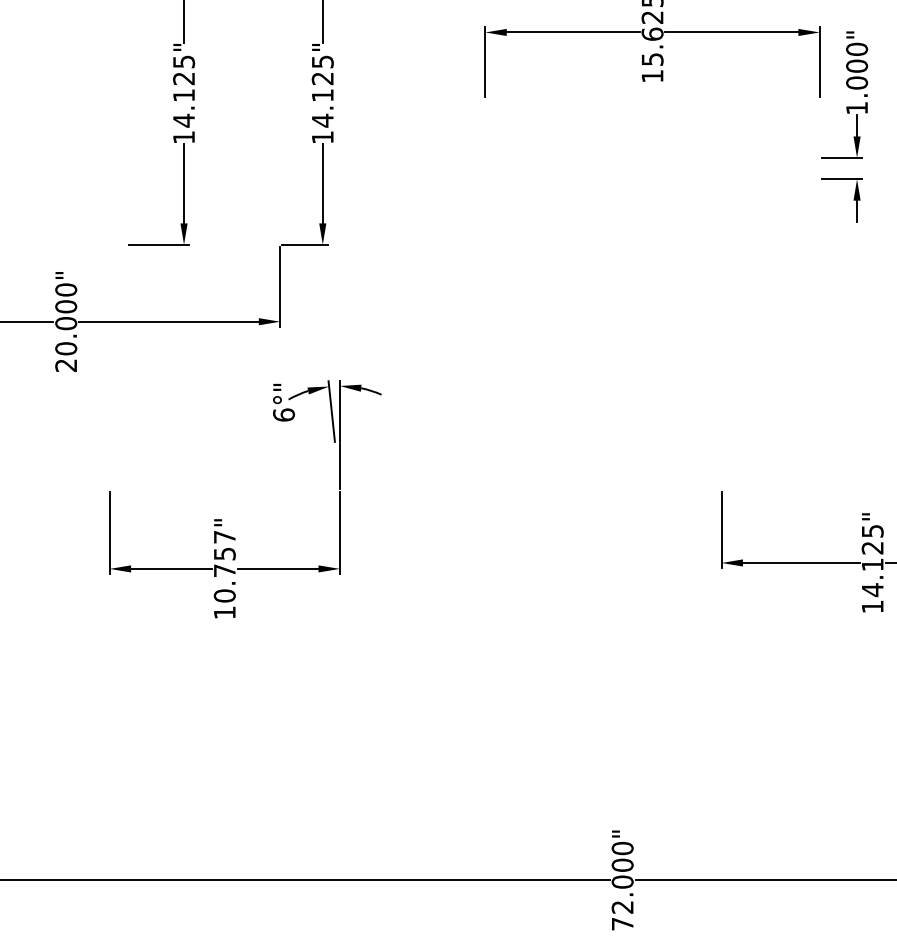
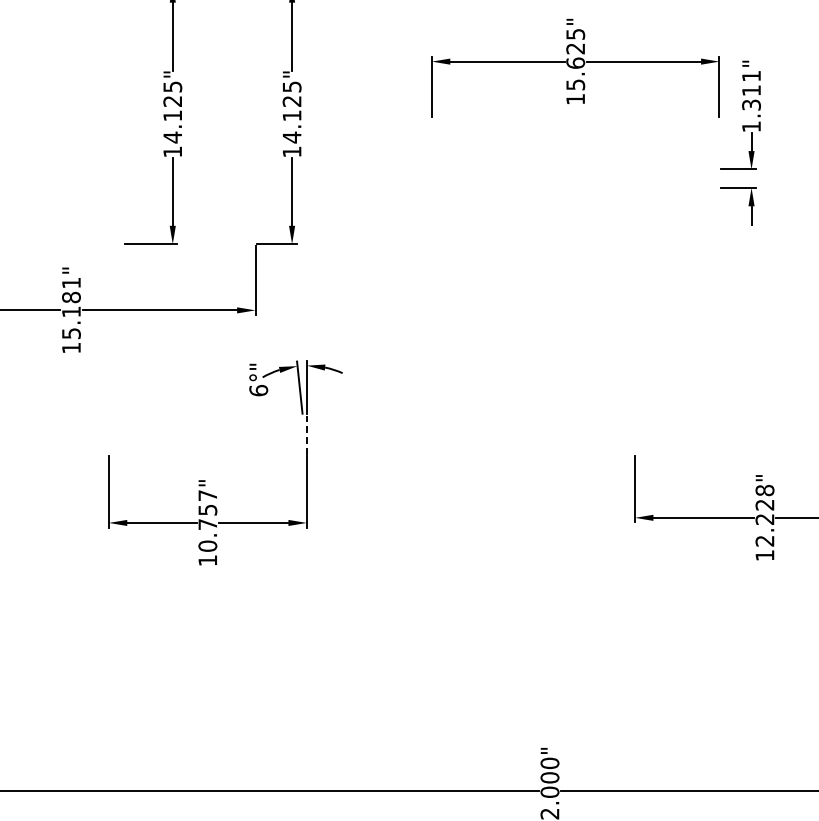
text: (857, 66) -> (751, 90), 1.000" -> 1.311"
text: (66, 327) -> (71, 315), 20.000" -> 15.181"
line: (339, 467) -> (306, 435), solid -> dashed
text: (872, 561) -> (764, 516), 14.125" -> 12.228"

